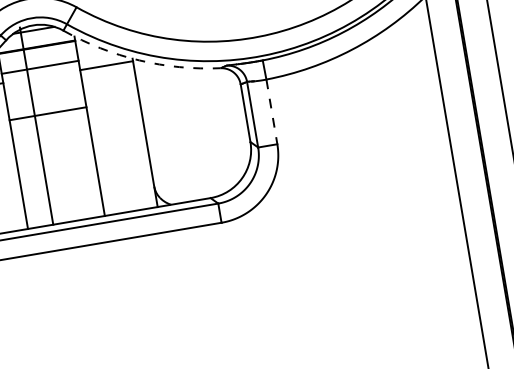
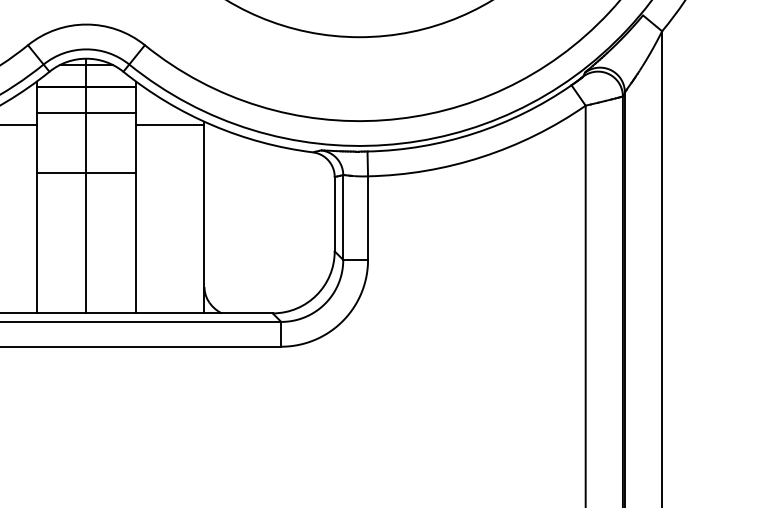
arc: (139, 60) -> (212, 125), dashed -> solid
line: (272, 112) -> (368, 218), dashed -> solid
line: (36, 125) -> (86, 185), moved

